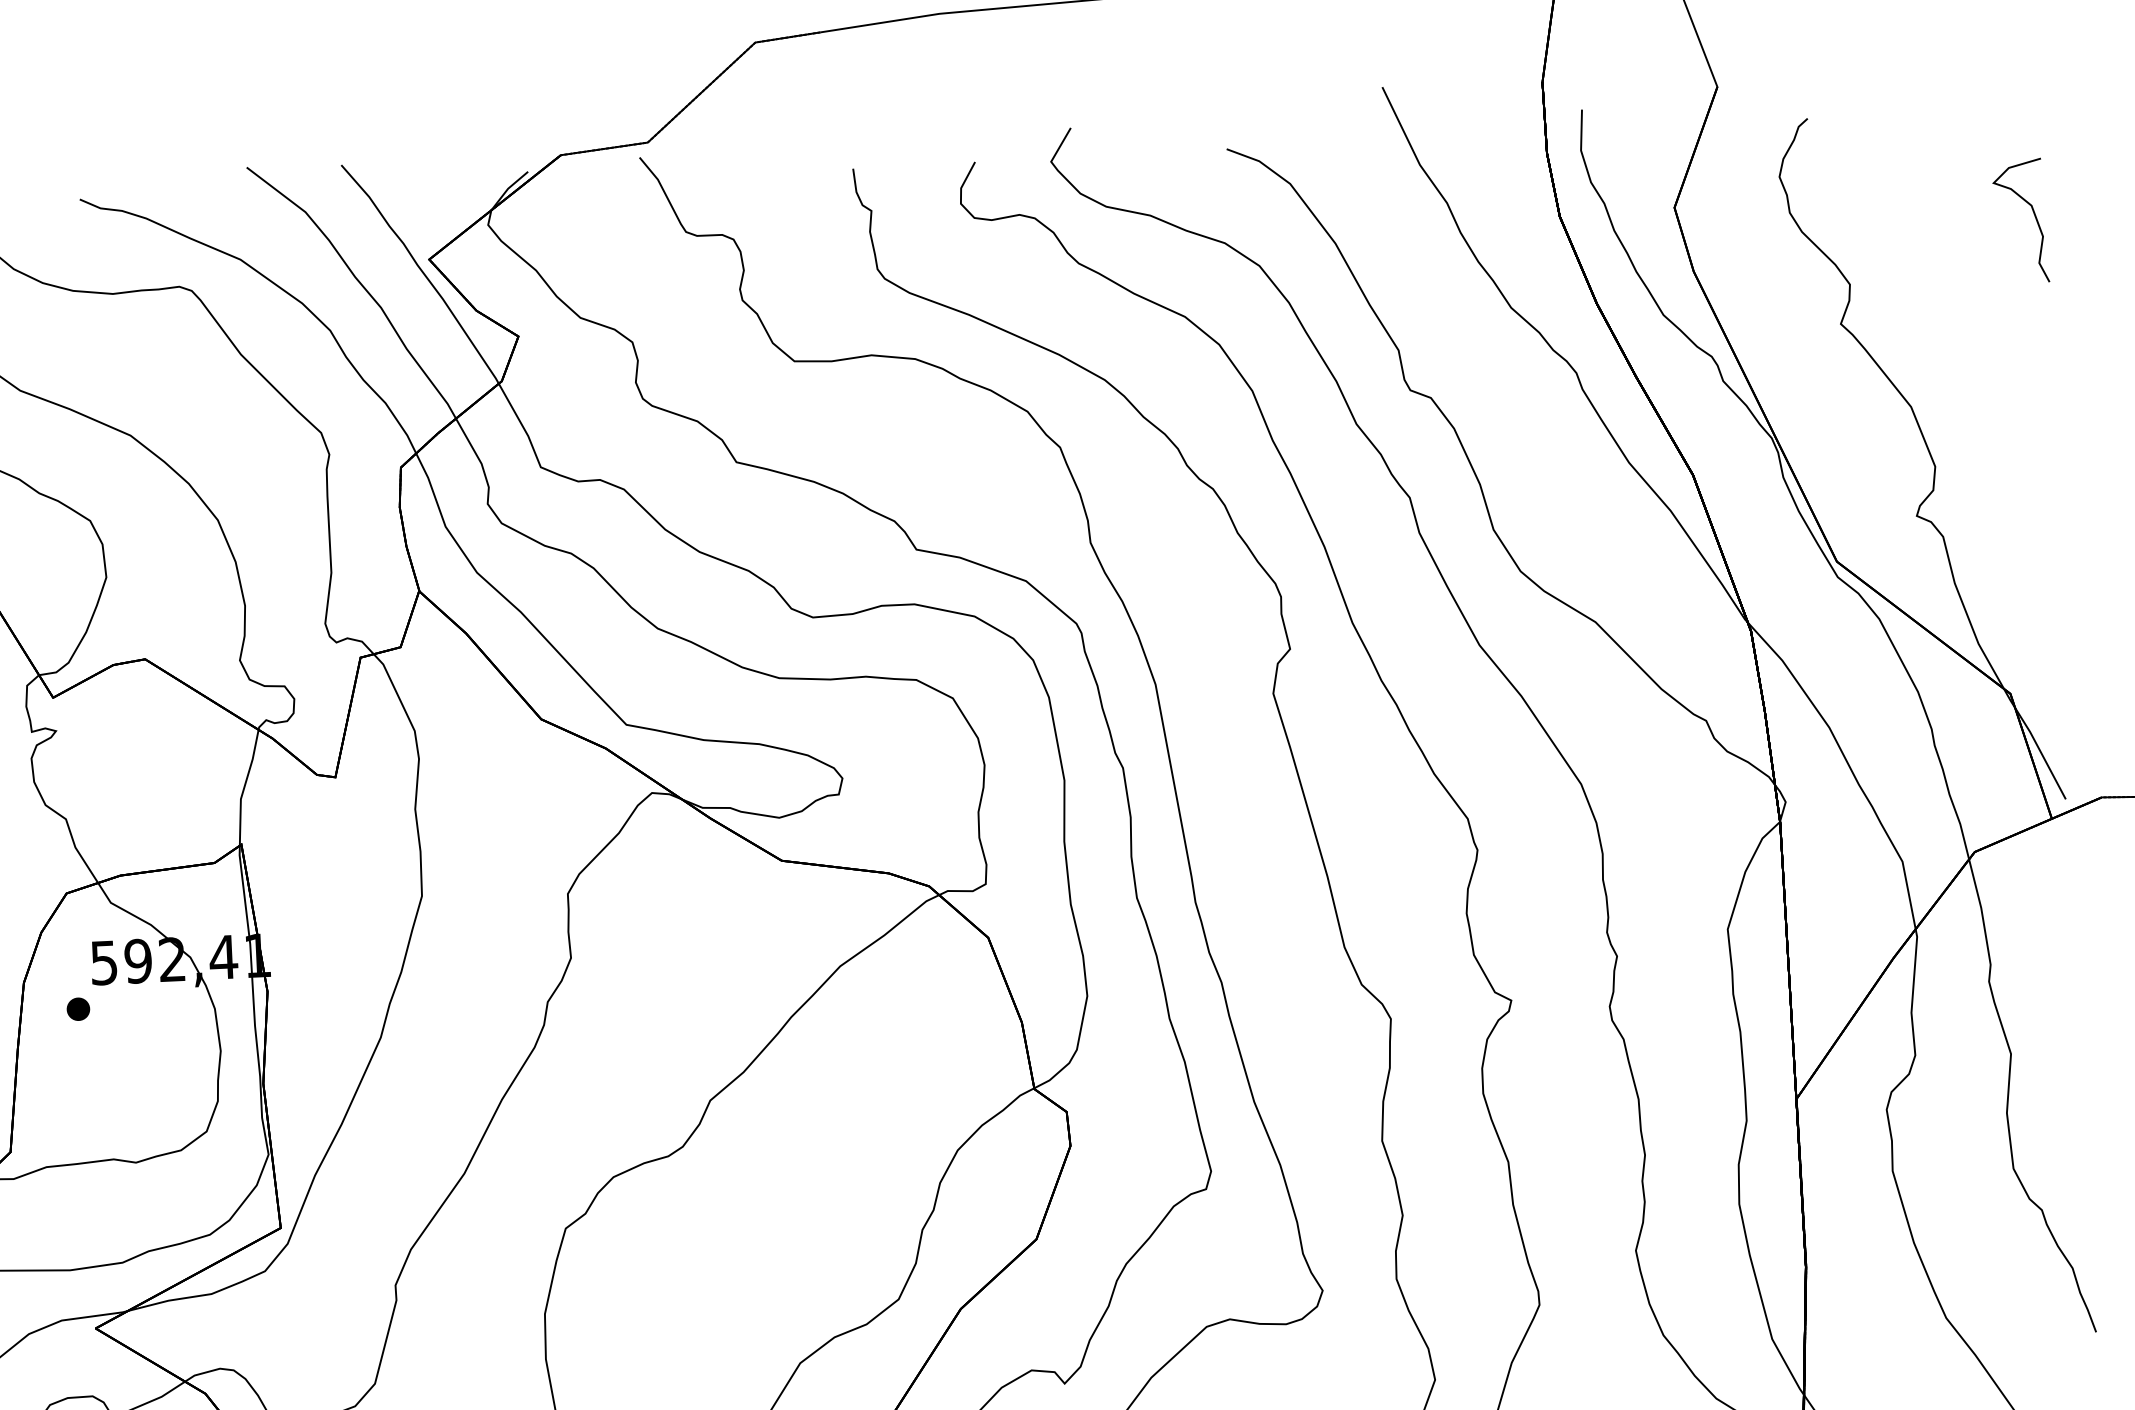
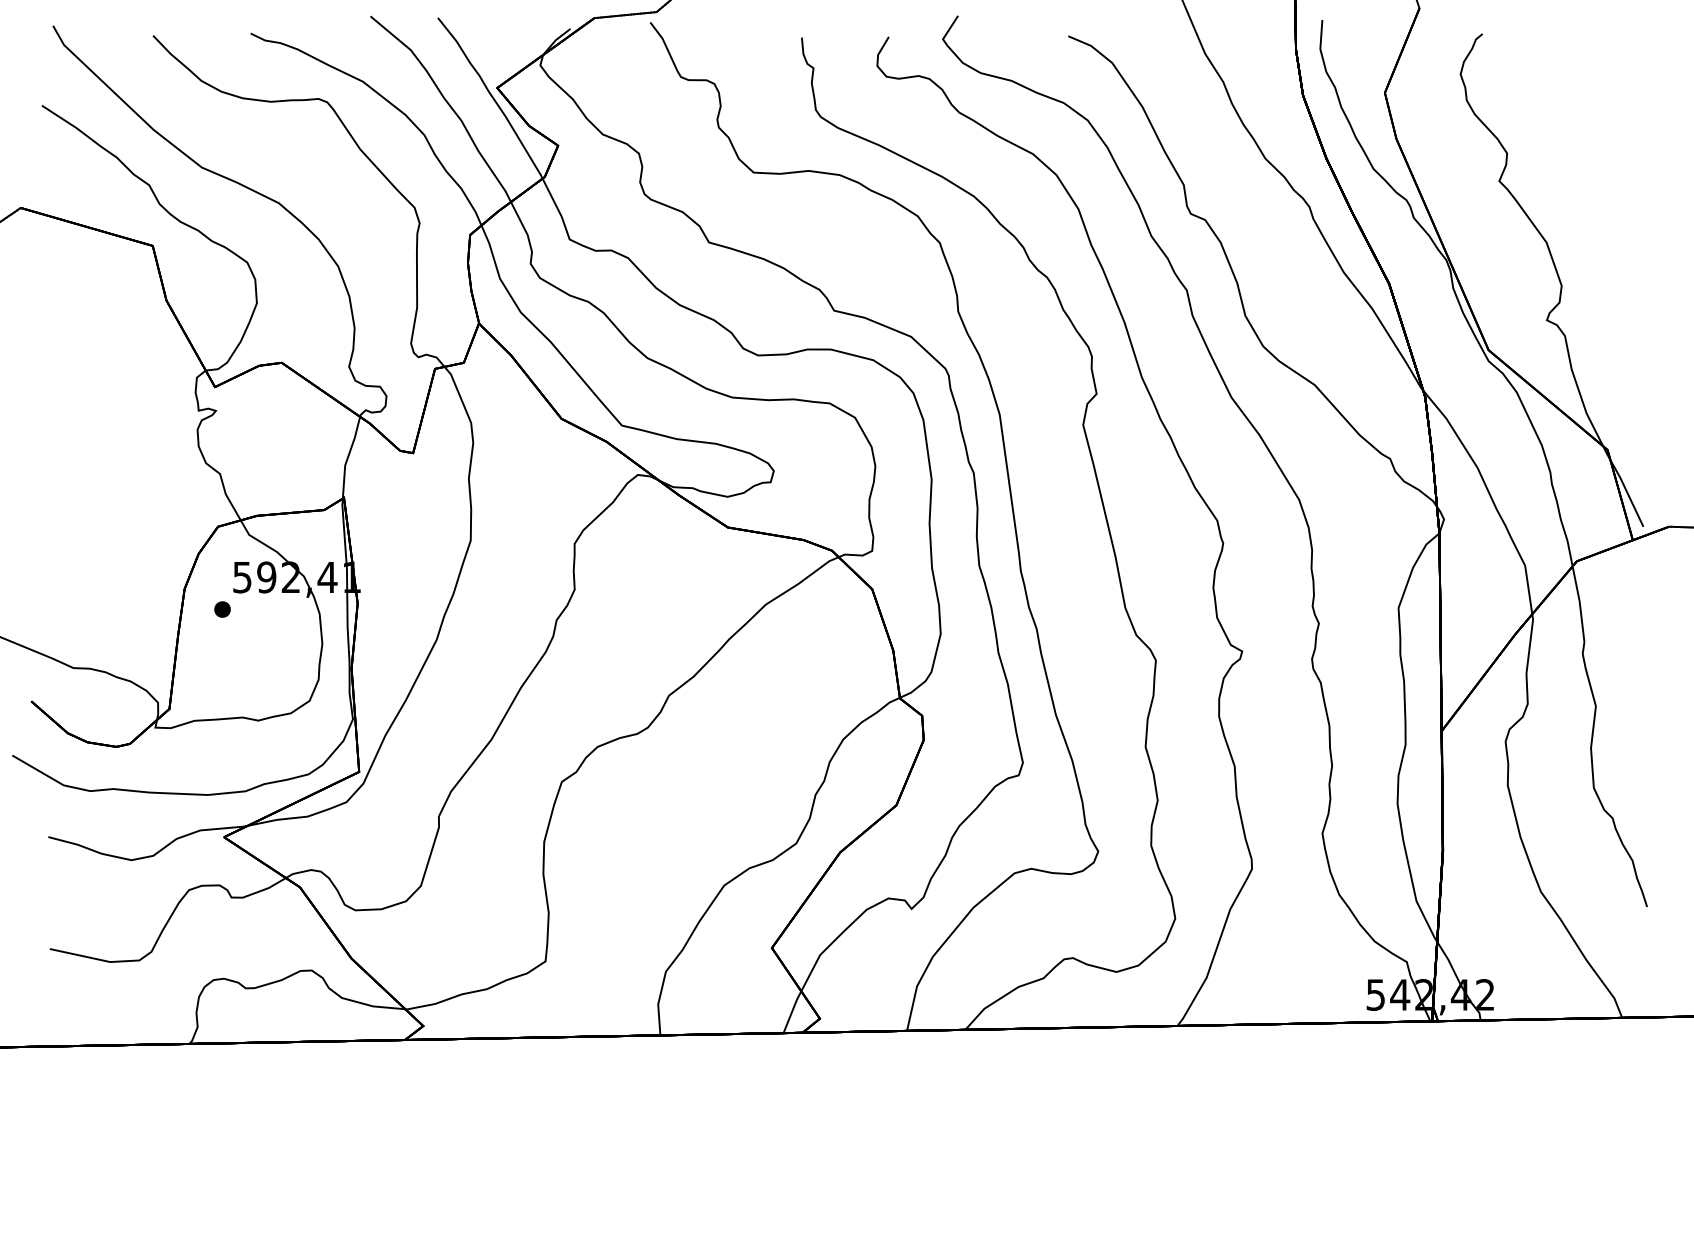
part: (2034, 216) -> (1640, 111), removed

